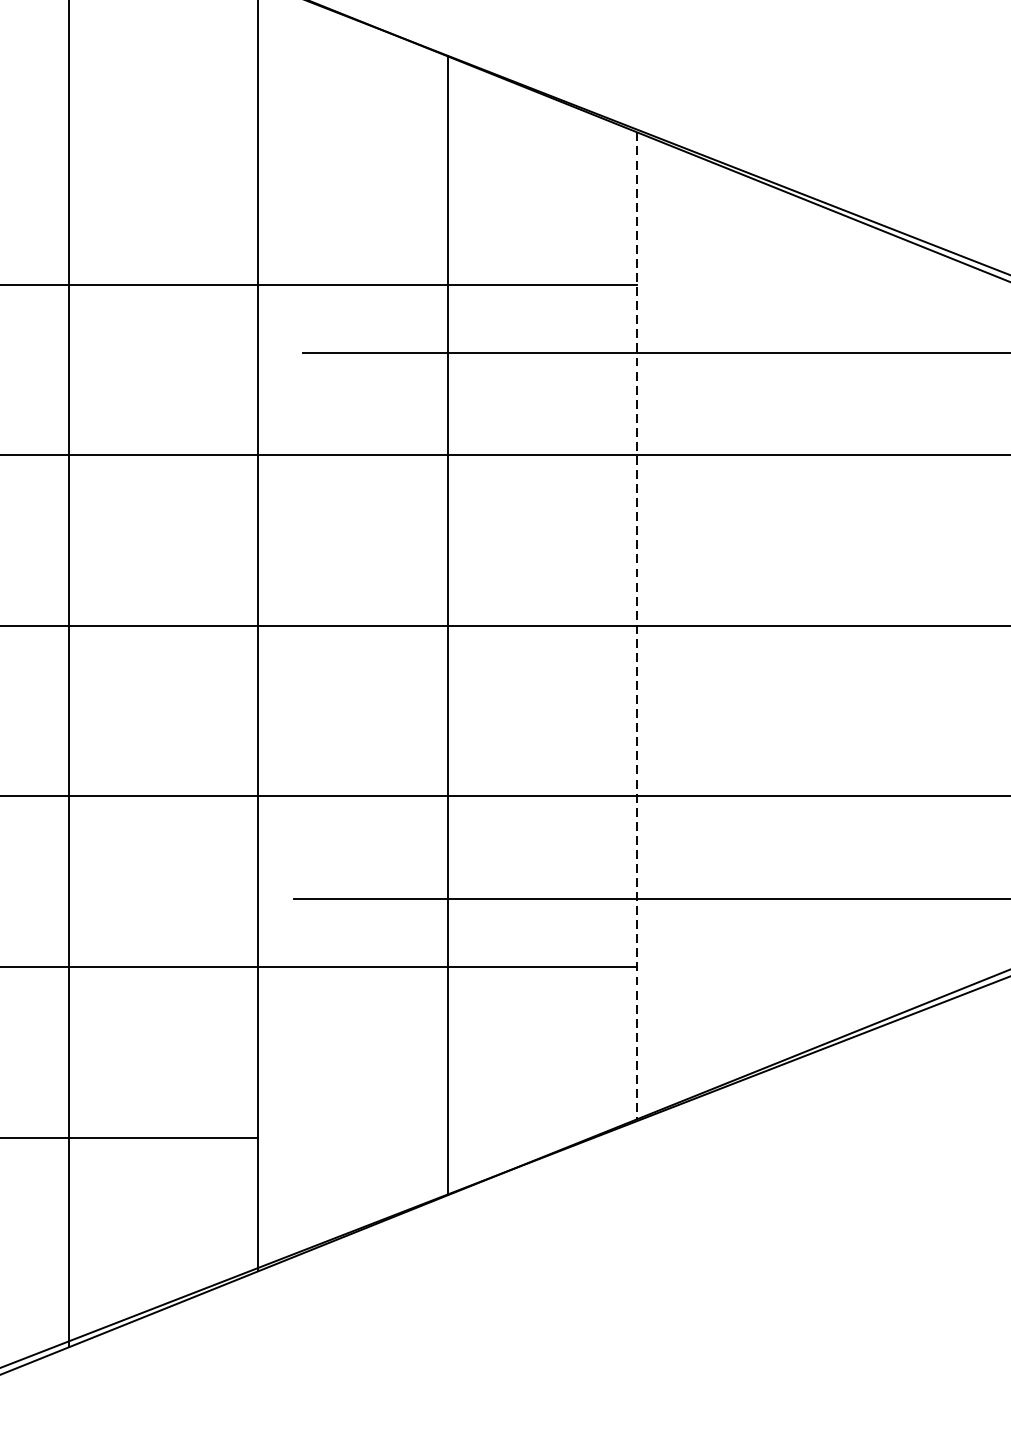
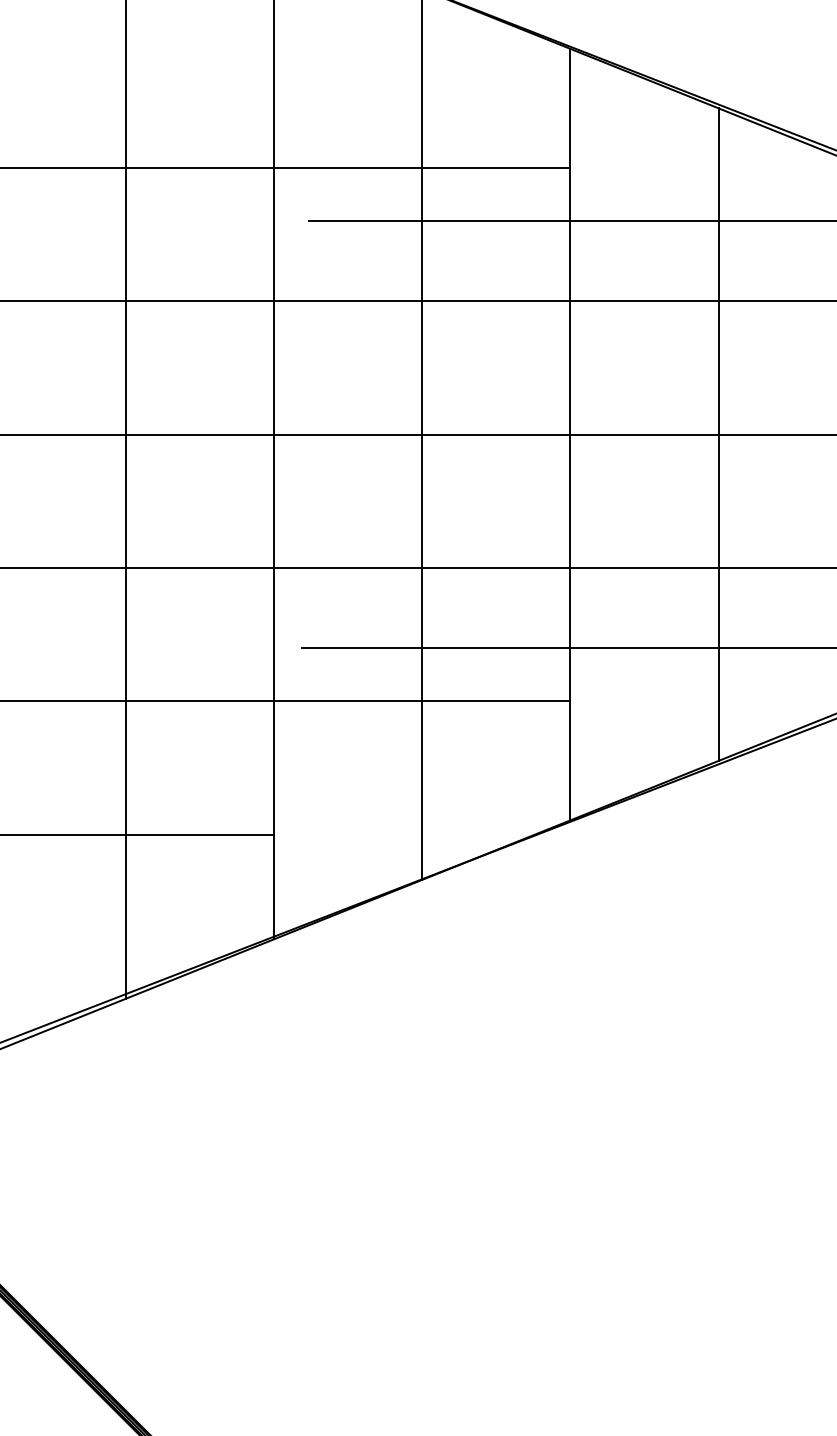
line: (637, 625) -> (570, 434), dashed -> solid
line: (826, 625) -> (718, 434), added

